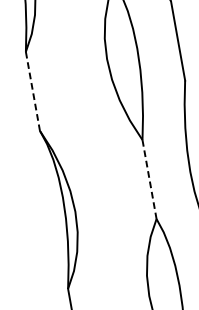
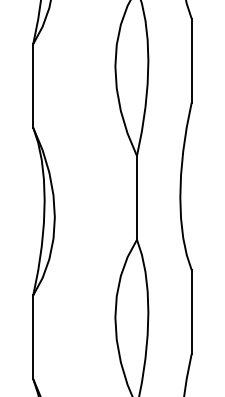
line: (33, 90) -> (33, 85), dashed -> solid
line: (149, 179) -> (136, 197), dashed -> solid

